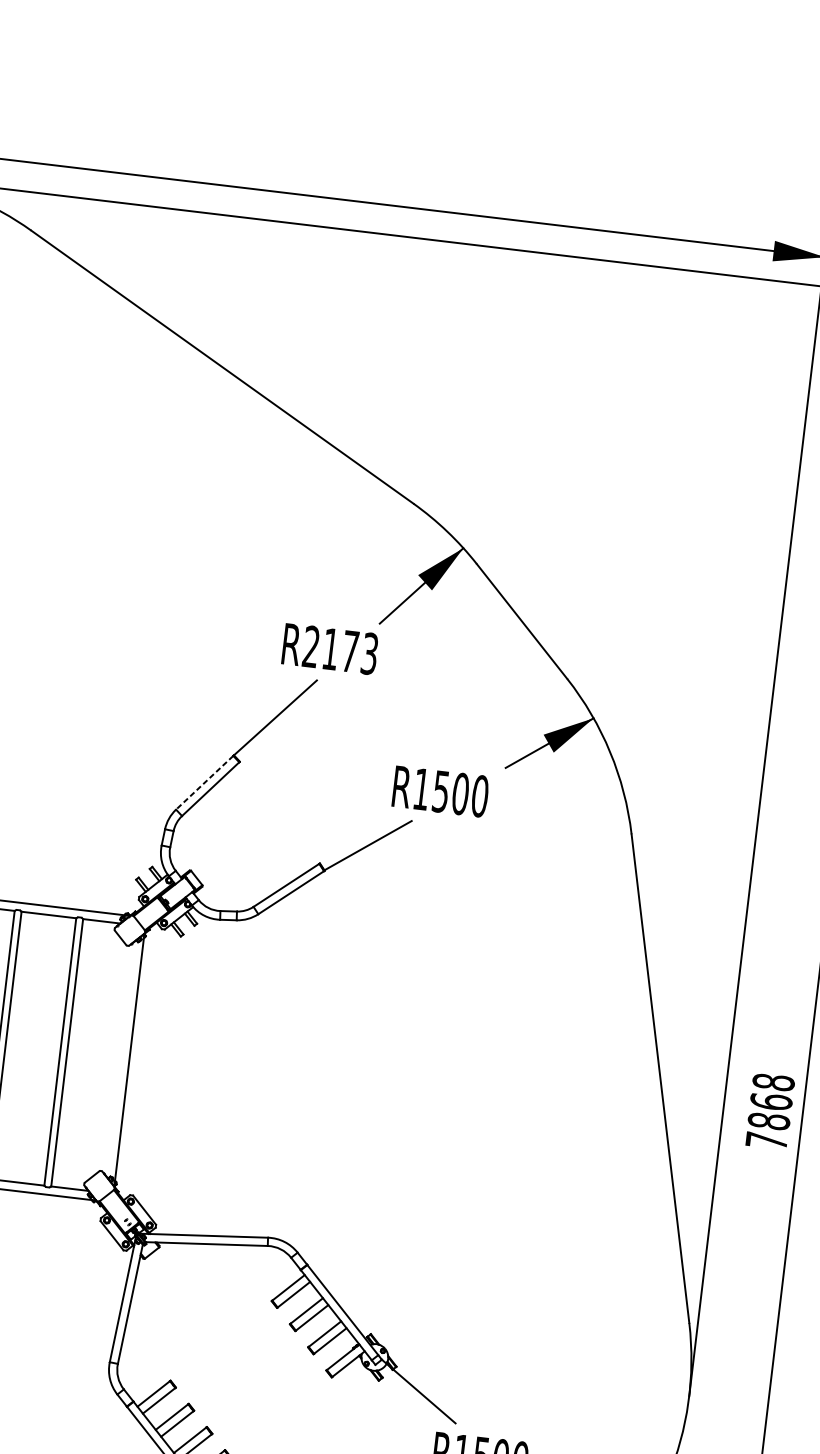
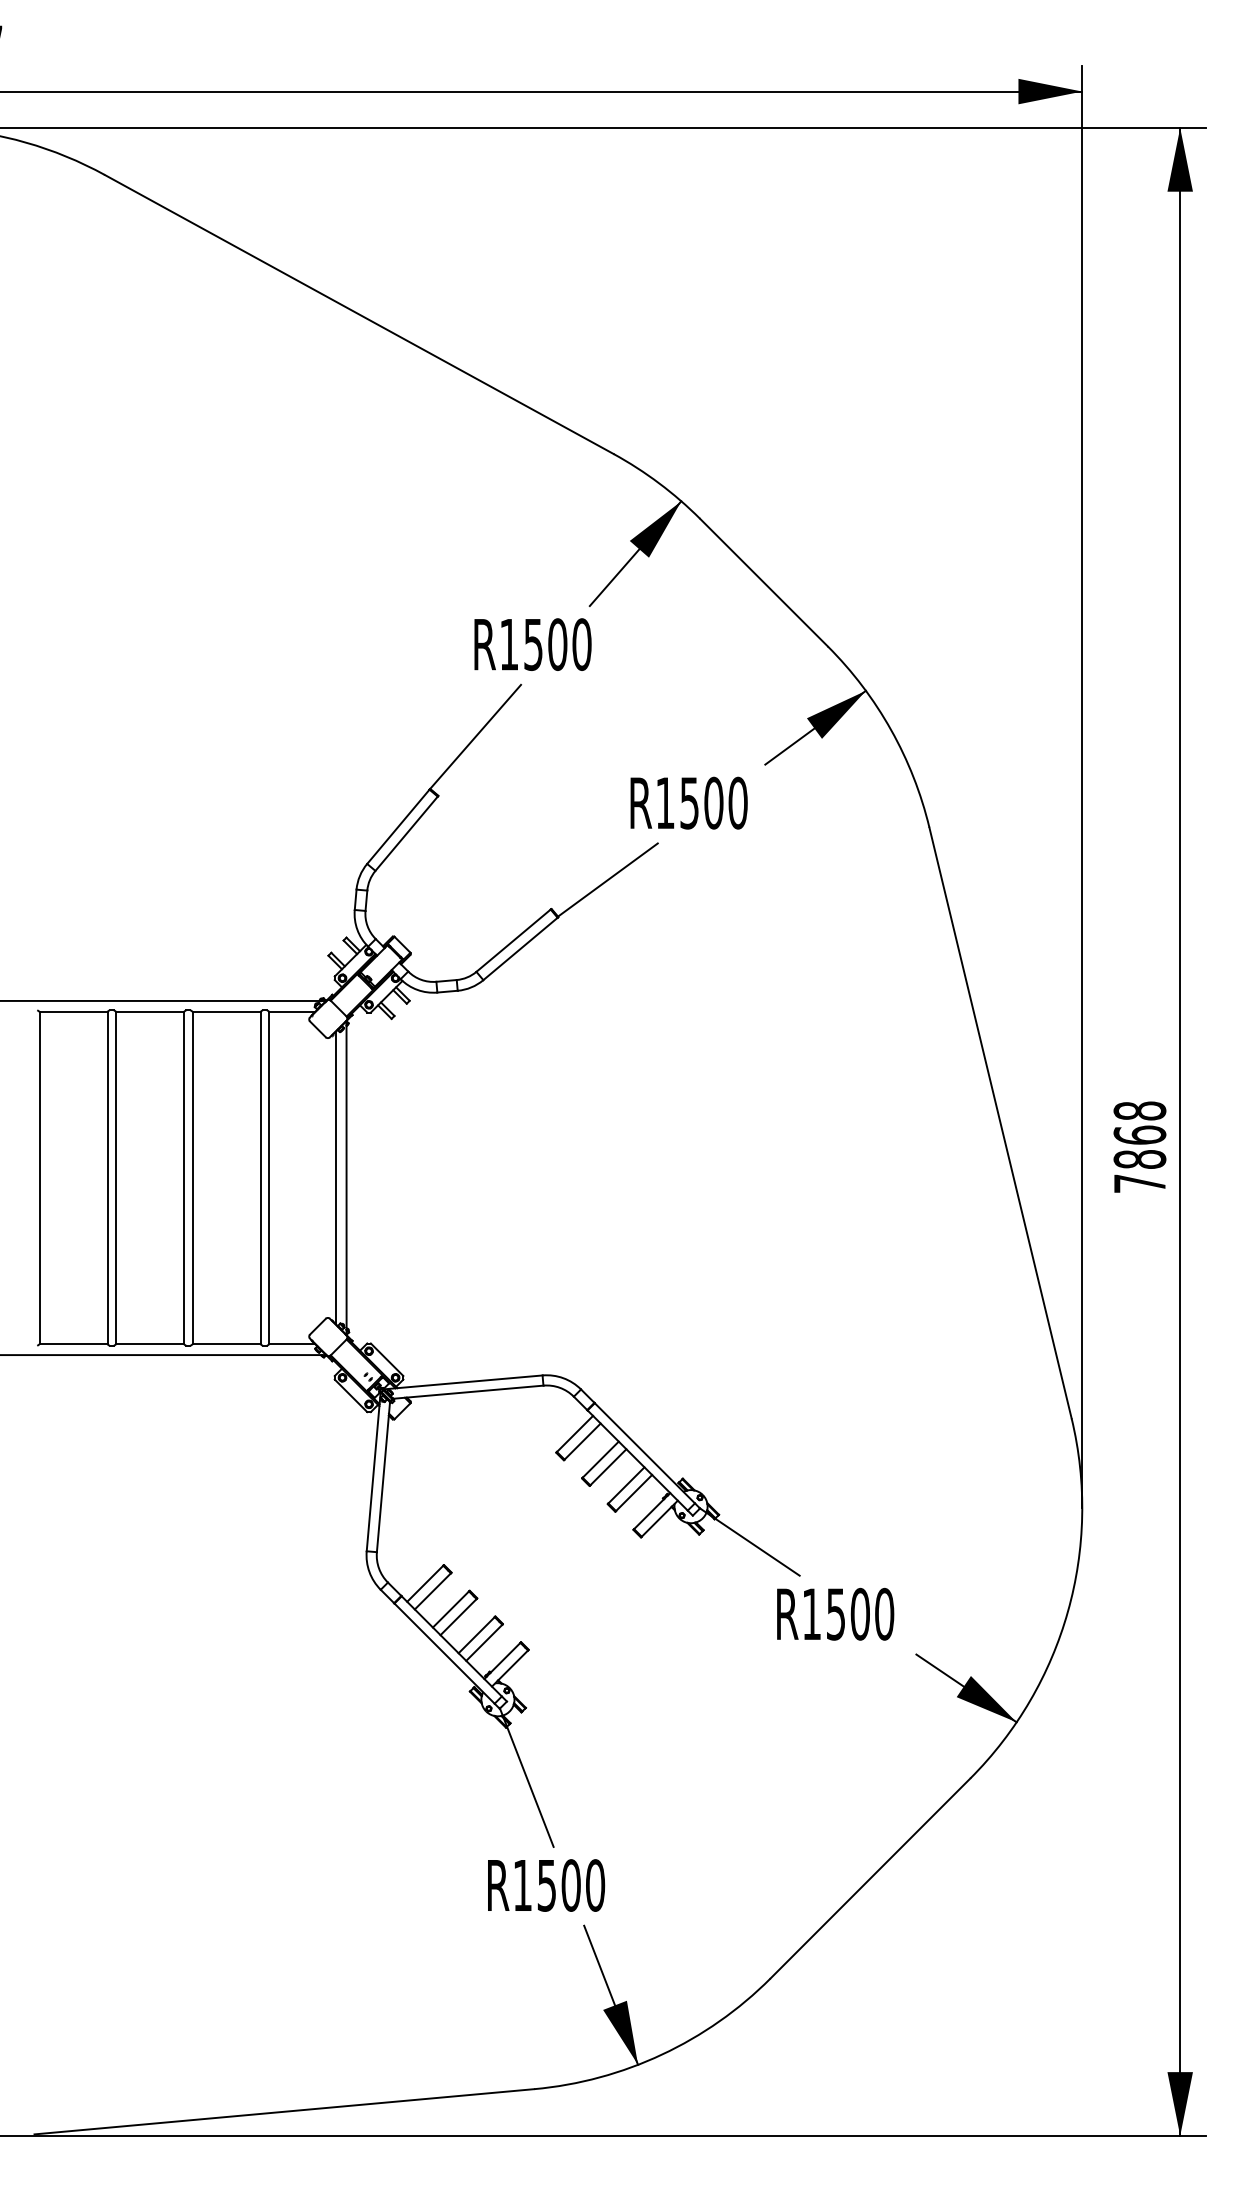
text: (340, 650) -> (545, 644), R2173 -> R1500
line: (204, 783) -> (398, 827), dashed -> solid
line: (120, 1058) -> (335, 1177), added

